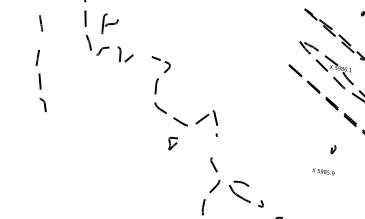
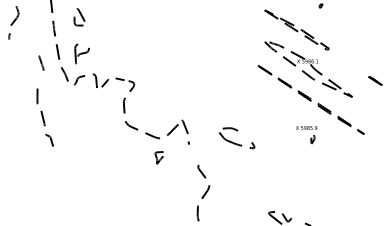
line: (41, 22) -> (41, 62), moved
curve: (40, 80) -> (43, 117), moved
part: (174, 117) -> (146, 132), moved
text: (323, 171) -> (306, 127), moved
part: (247, 194) -> (237, 138), moved

